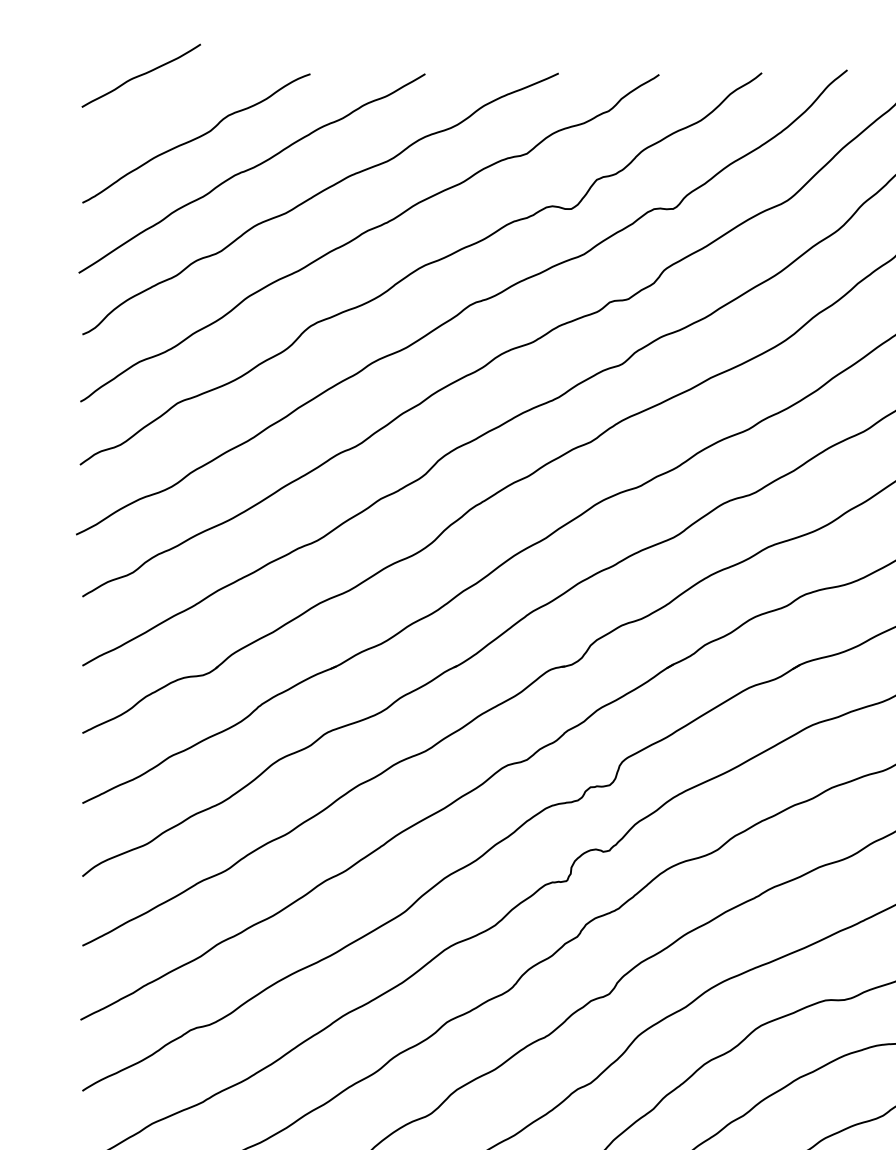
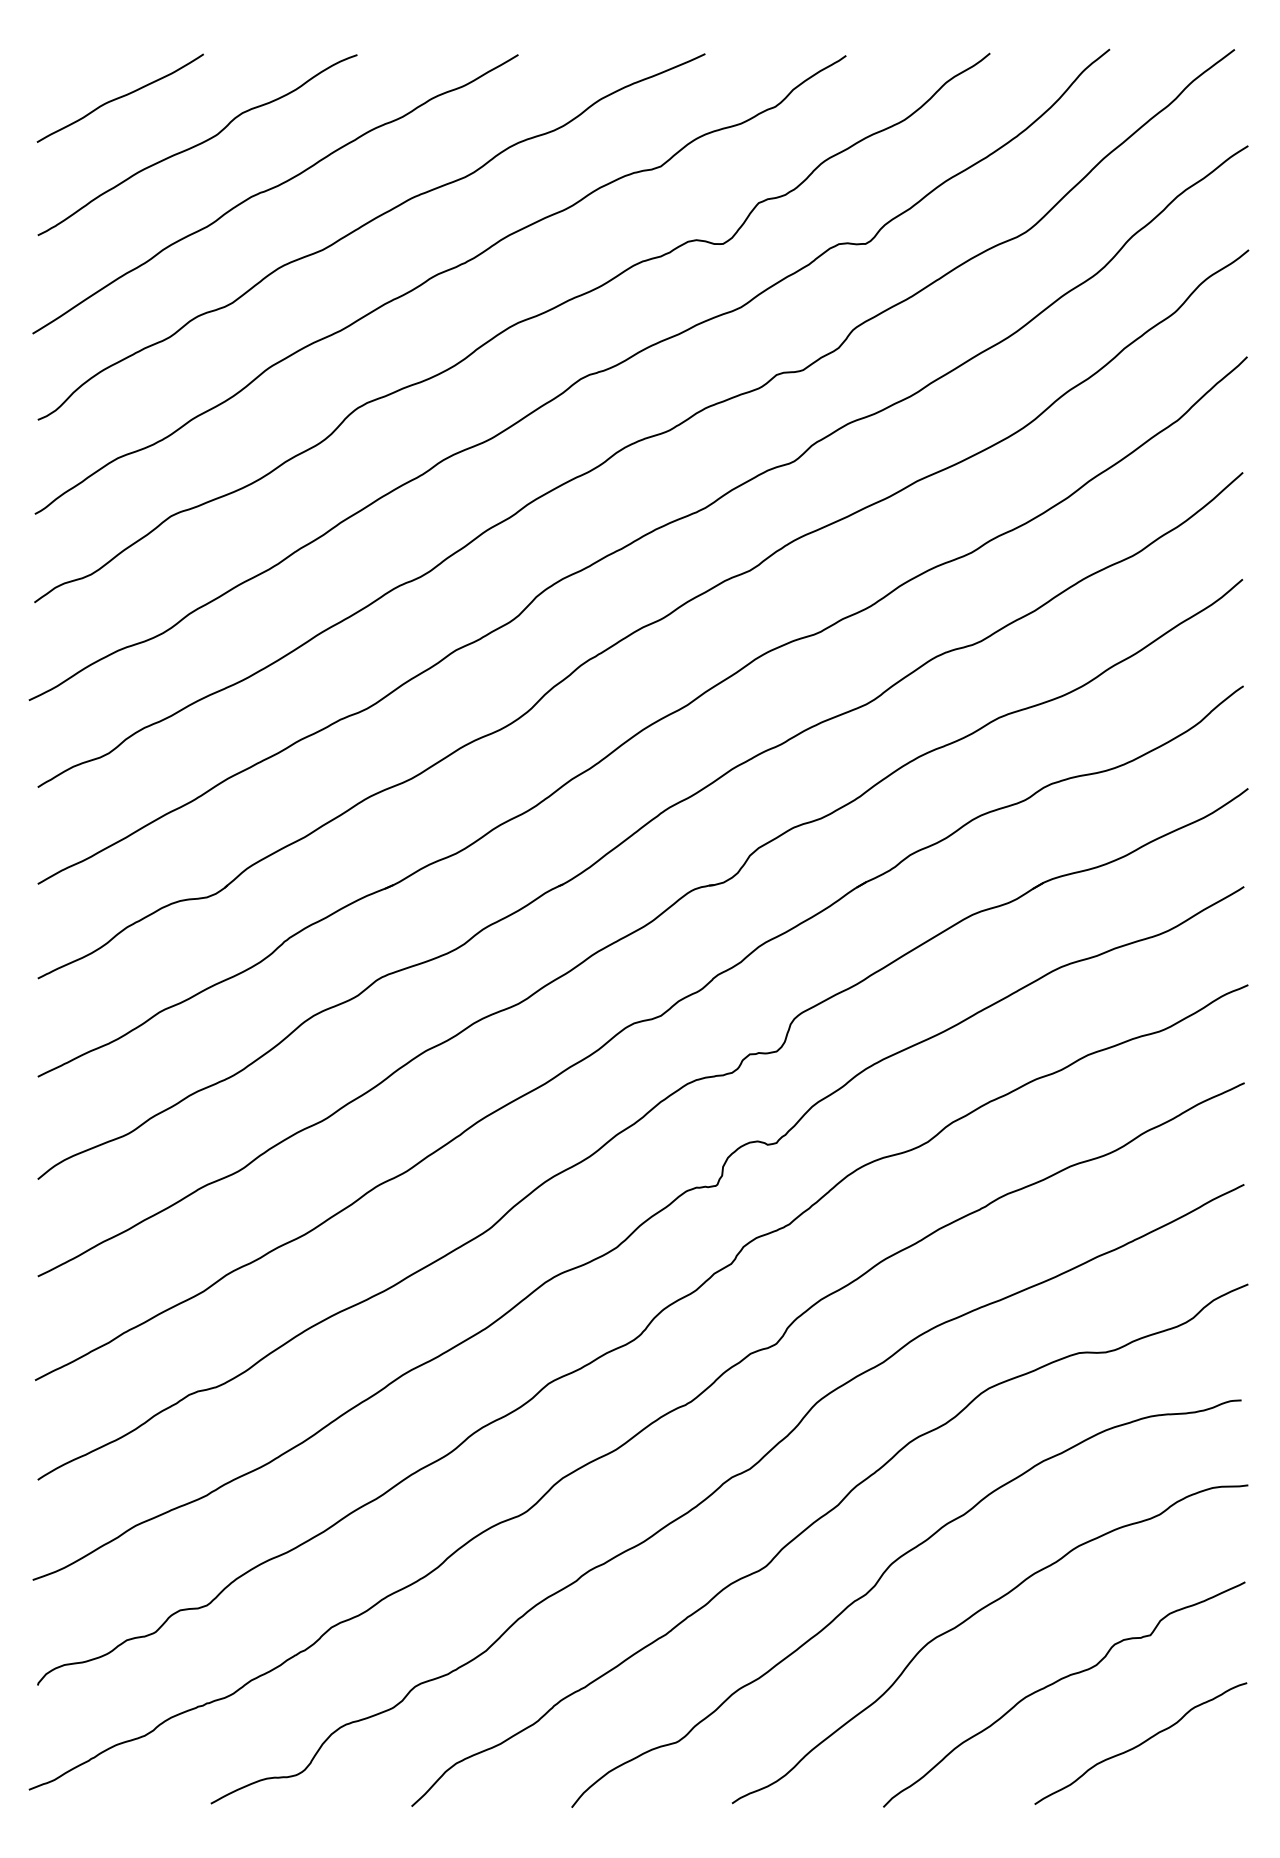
curve: (140, 75) -> (119, 97), moved

